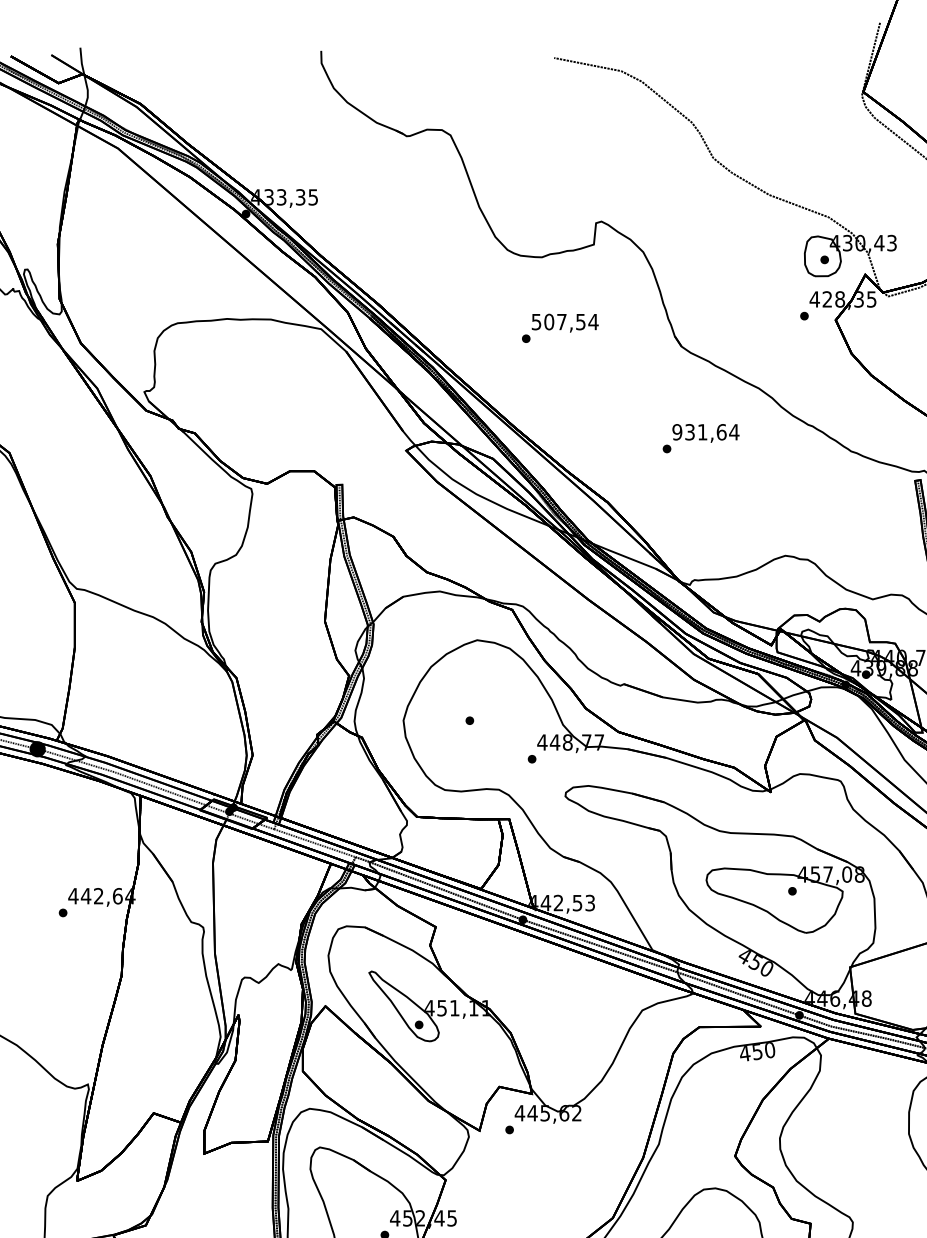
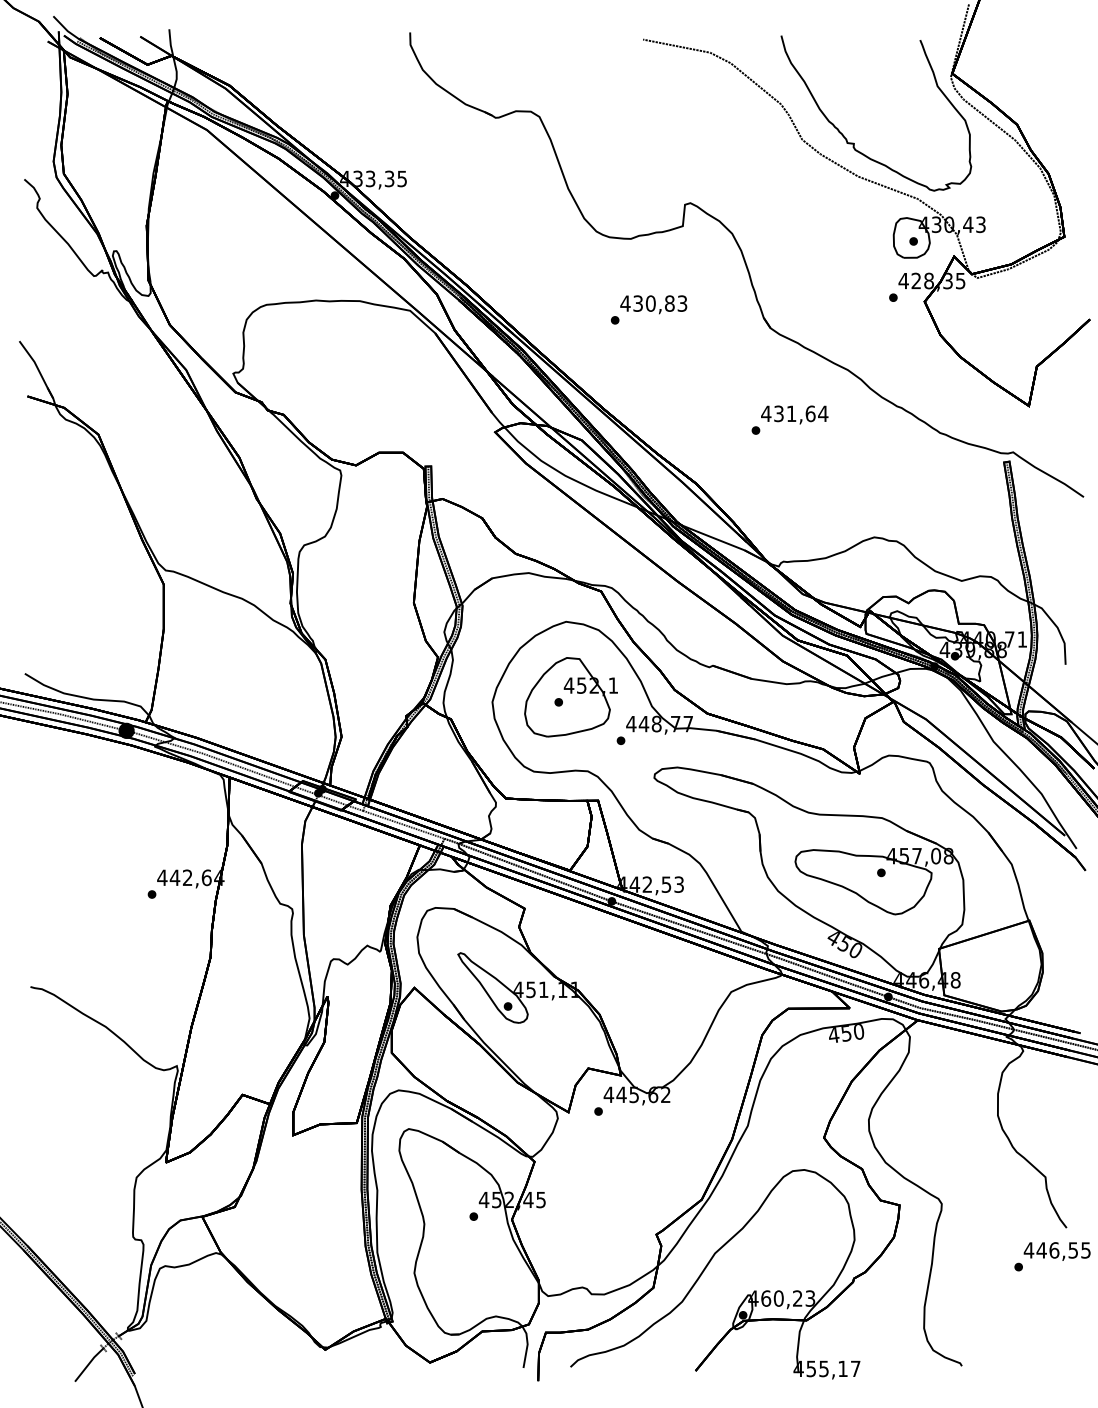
curve: (764, 160) -> (853, 142), added
text: (564, 321) -> (653, 303), 507,54 -> 430,83
text: (677, 431) -> (766, 413), 931,64 -> 431,64
part: (481, 715) -> (570, 697), added

